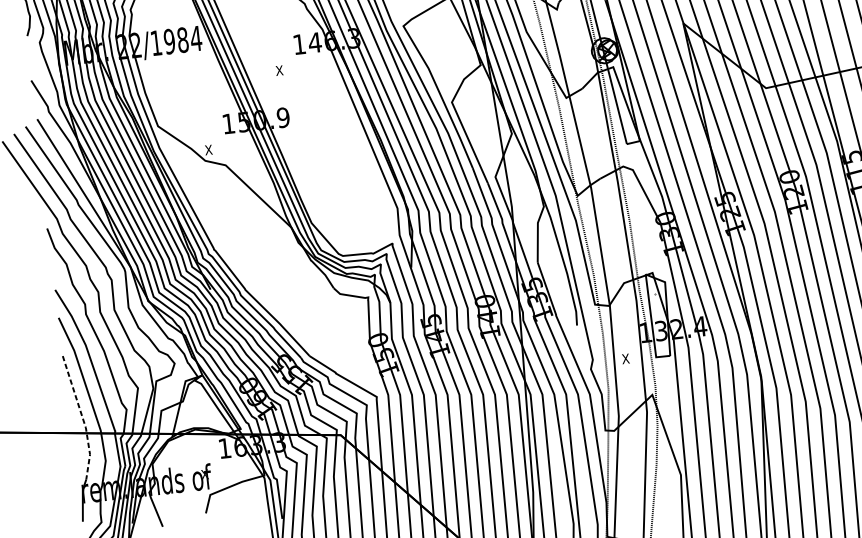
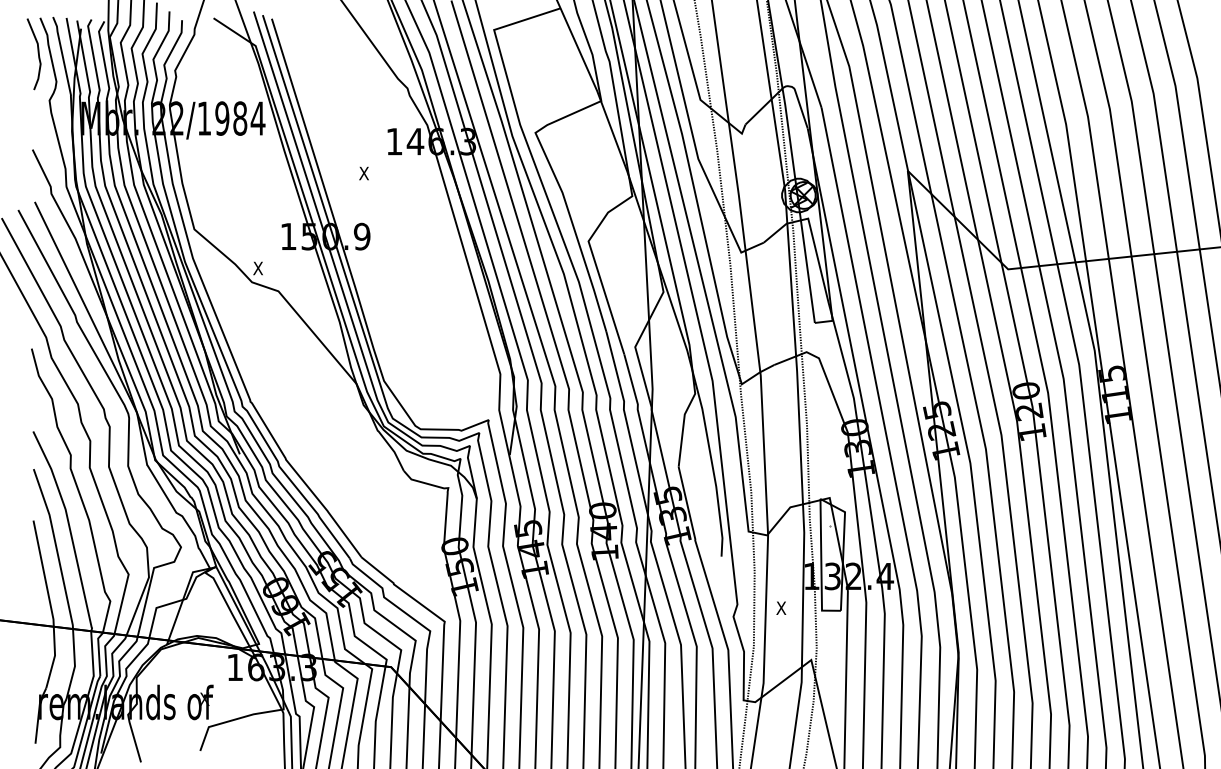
line: (82, 417) -> (50, 605), dashed -> solid

